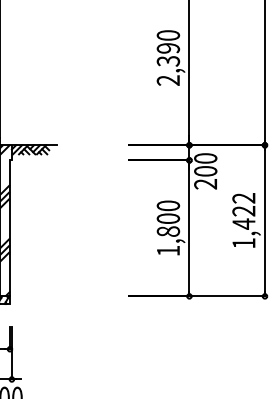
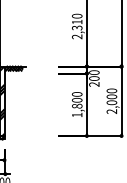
text: (166, 47) -> (76, 21), 2,390 -> 2,310
text: (243, 219) -> (111, 100), 1,422 -> 2,000

